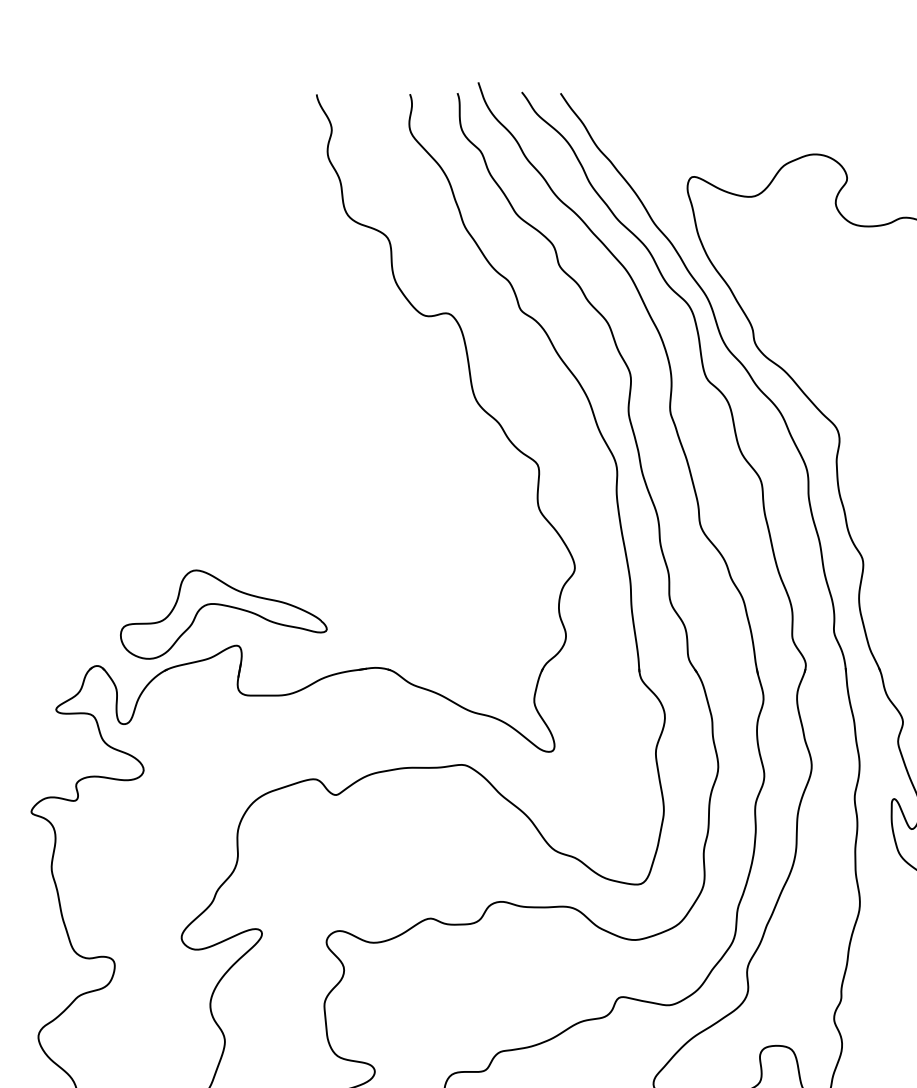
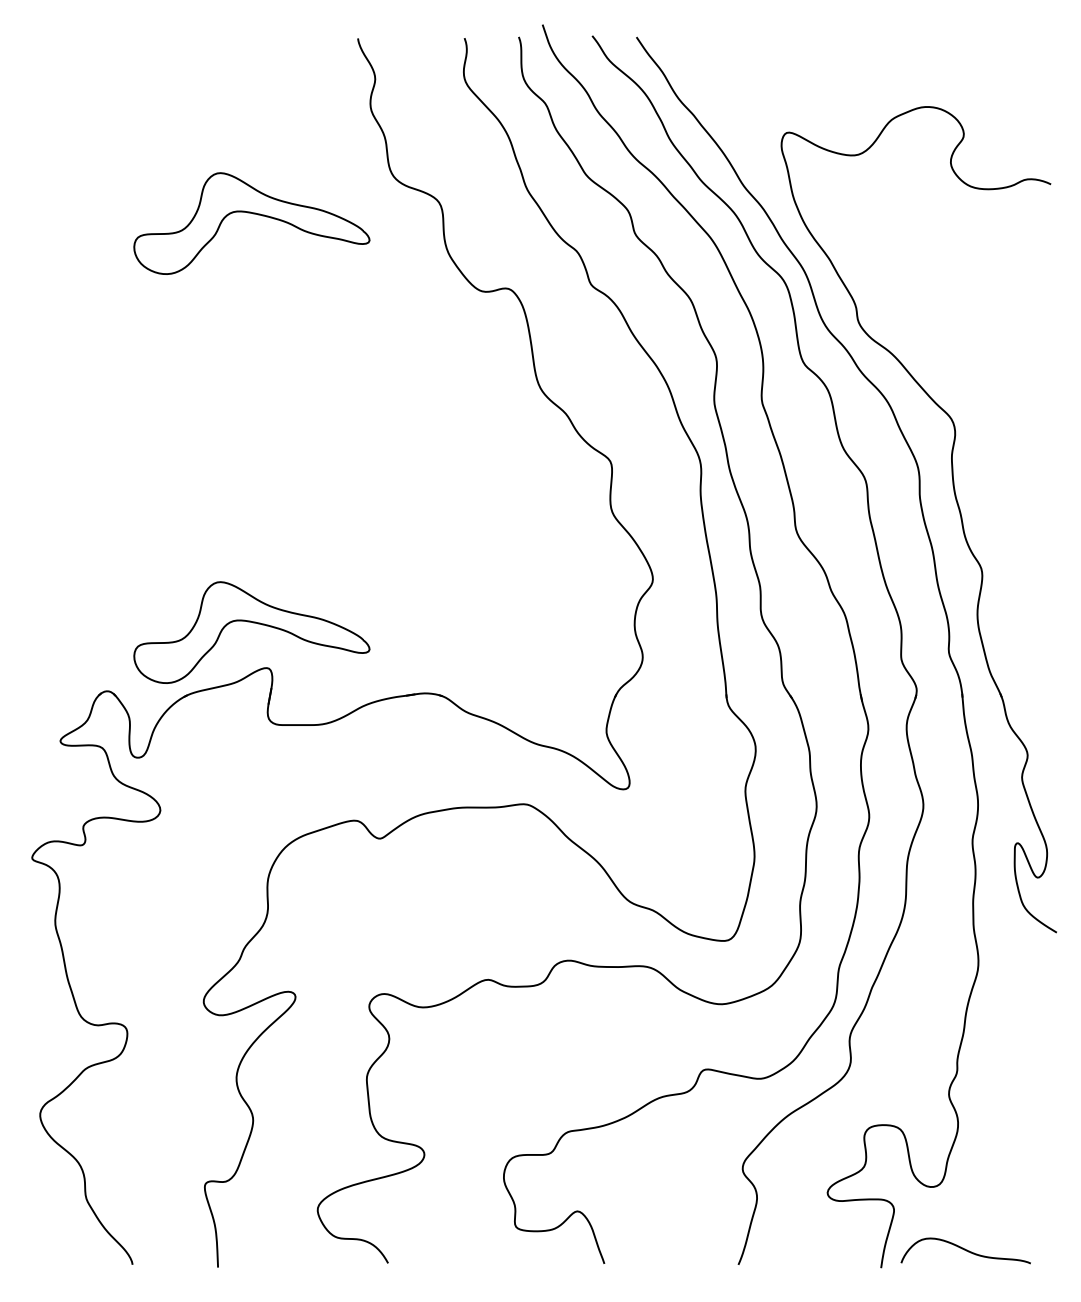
part: (225, 248) -> (253, 214), added

